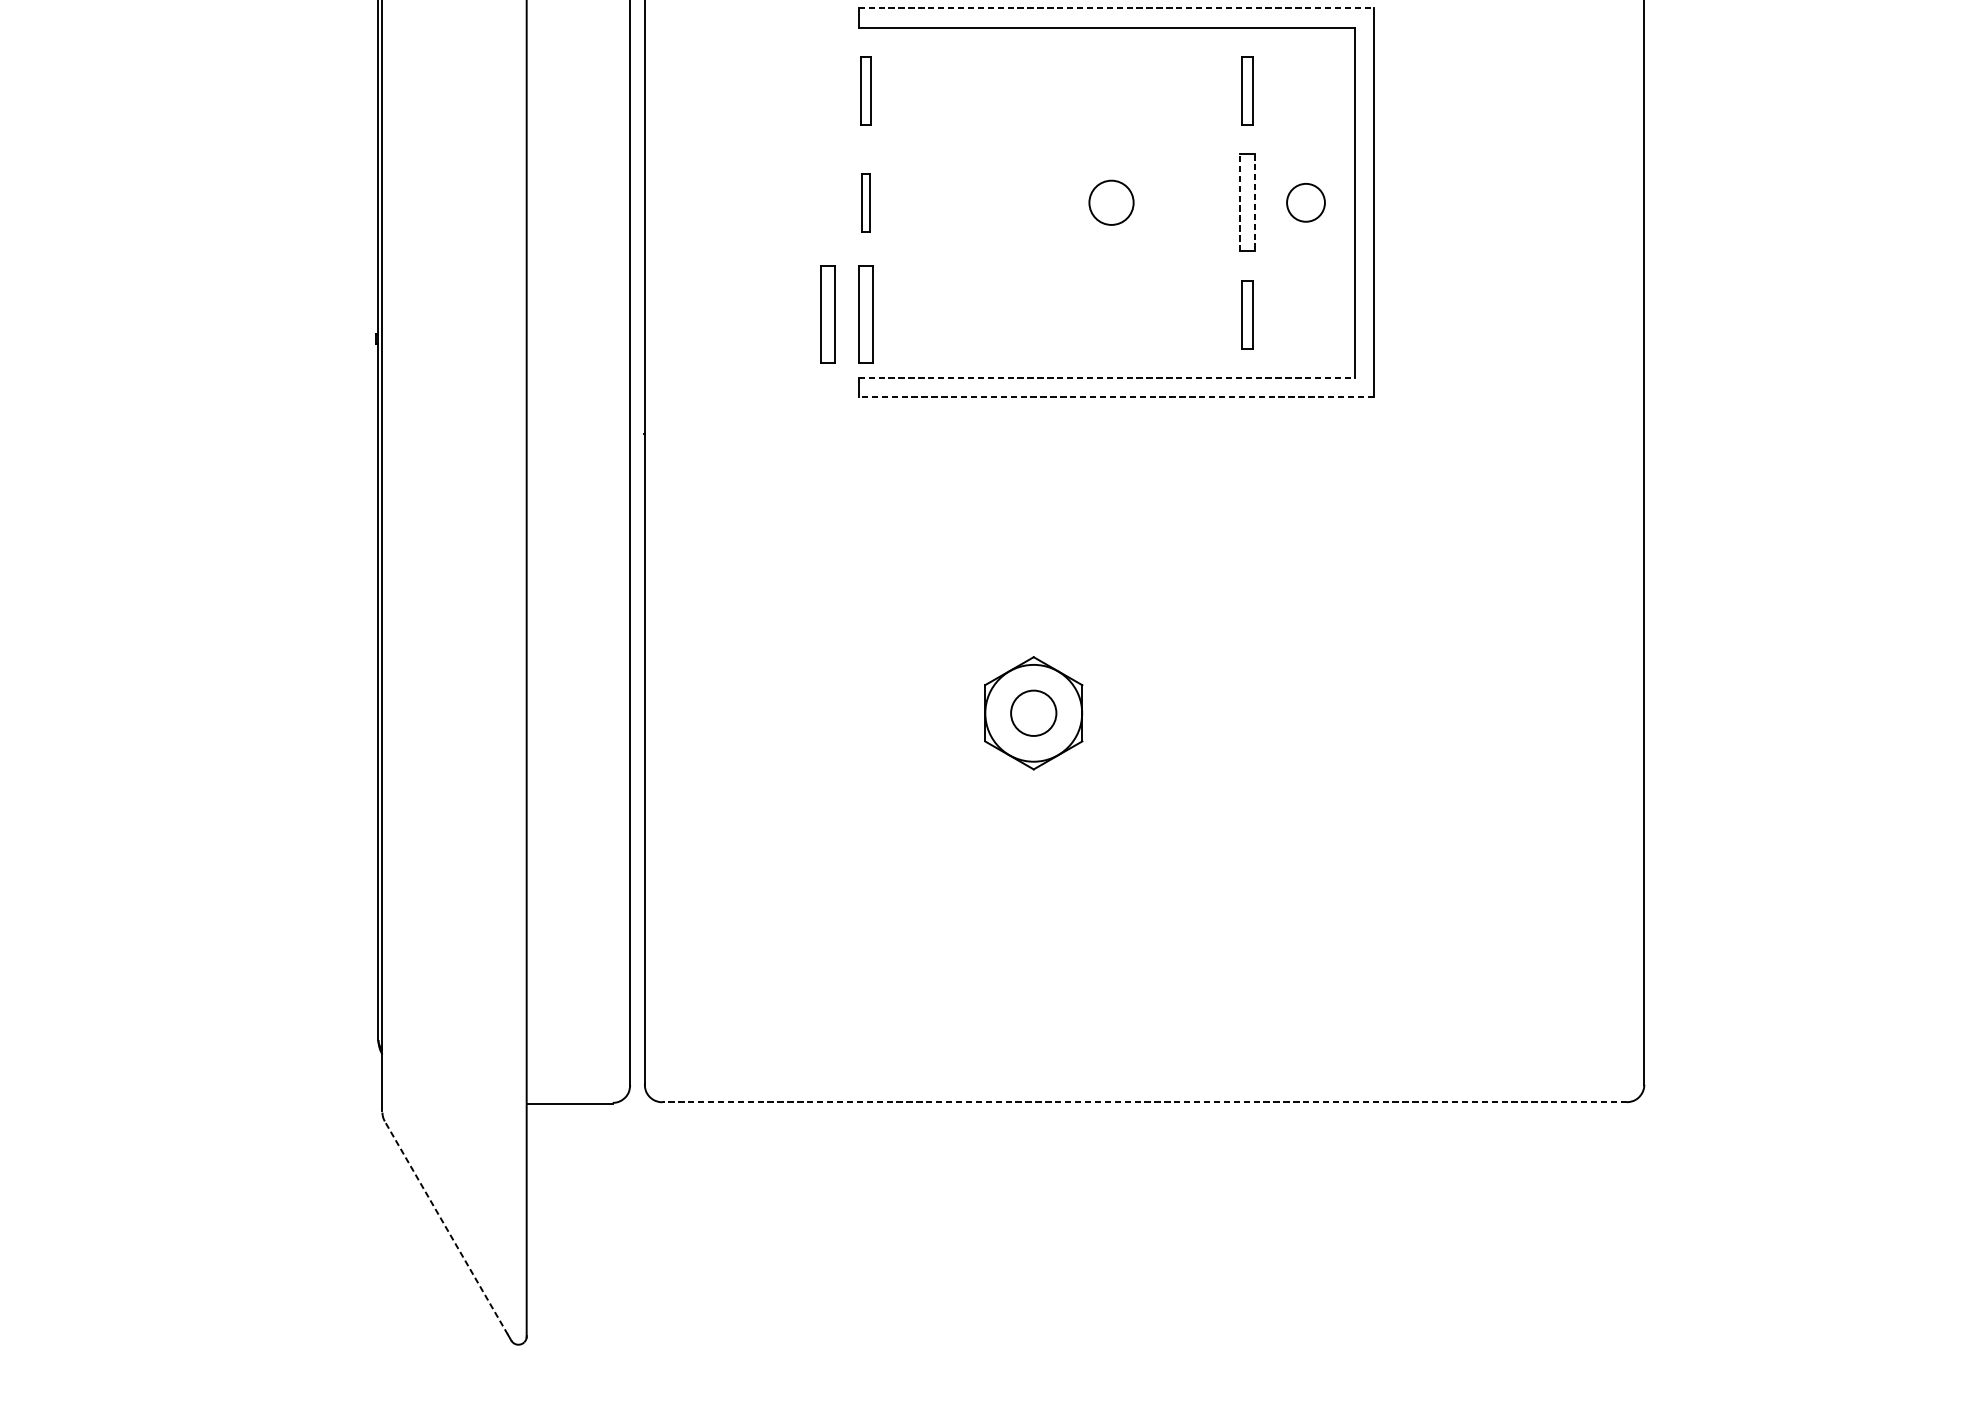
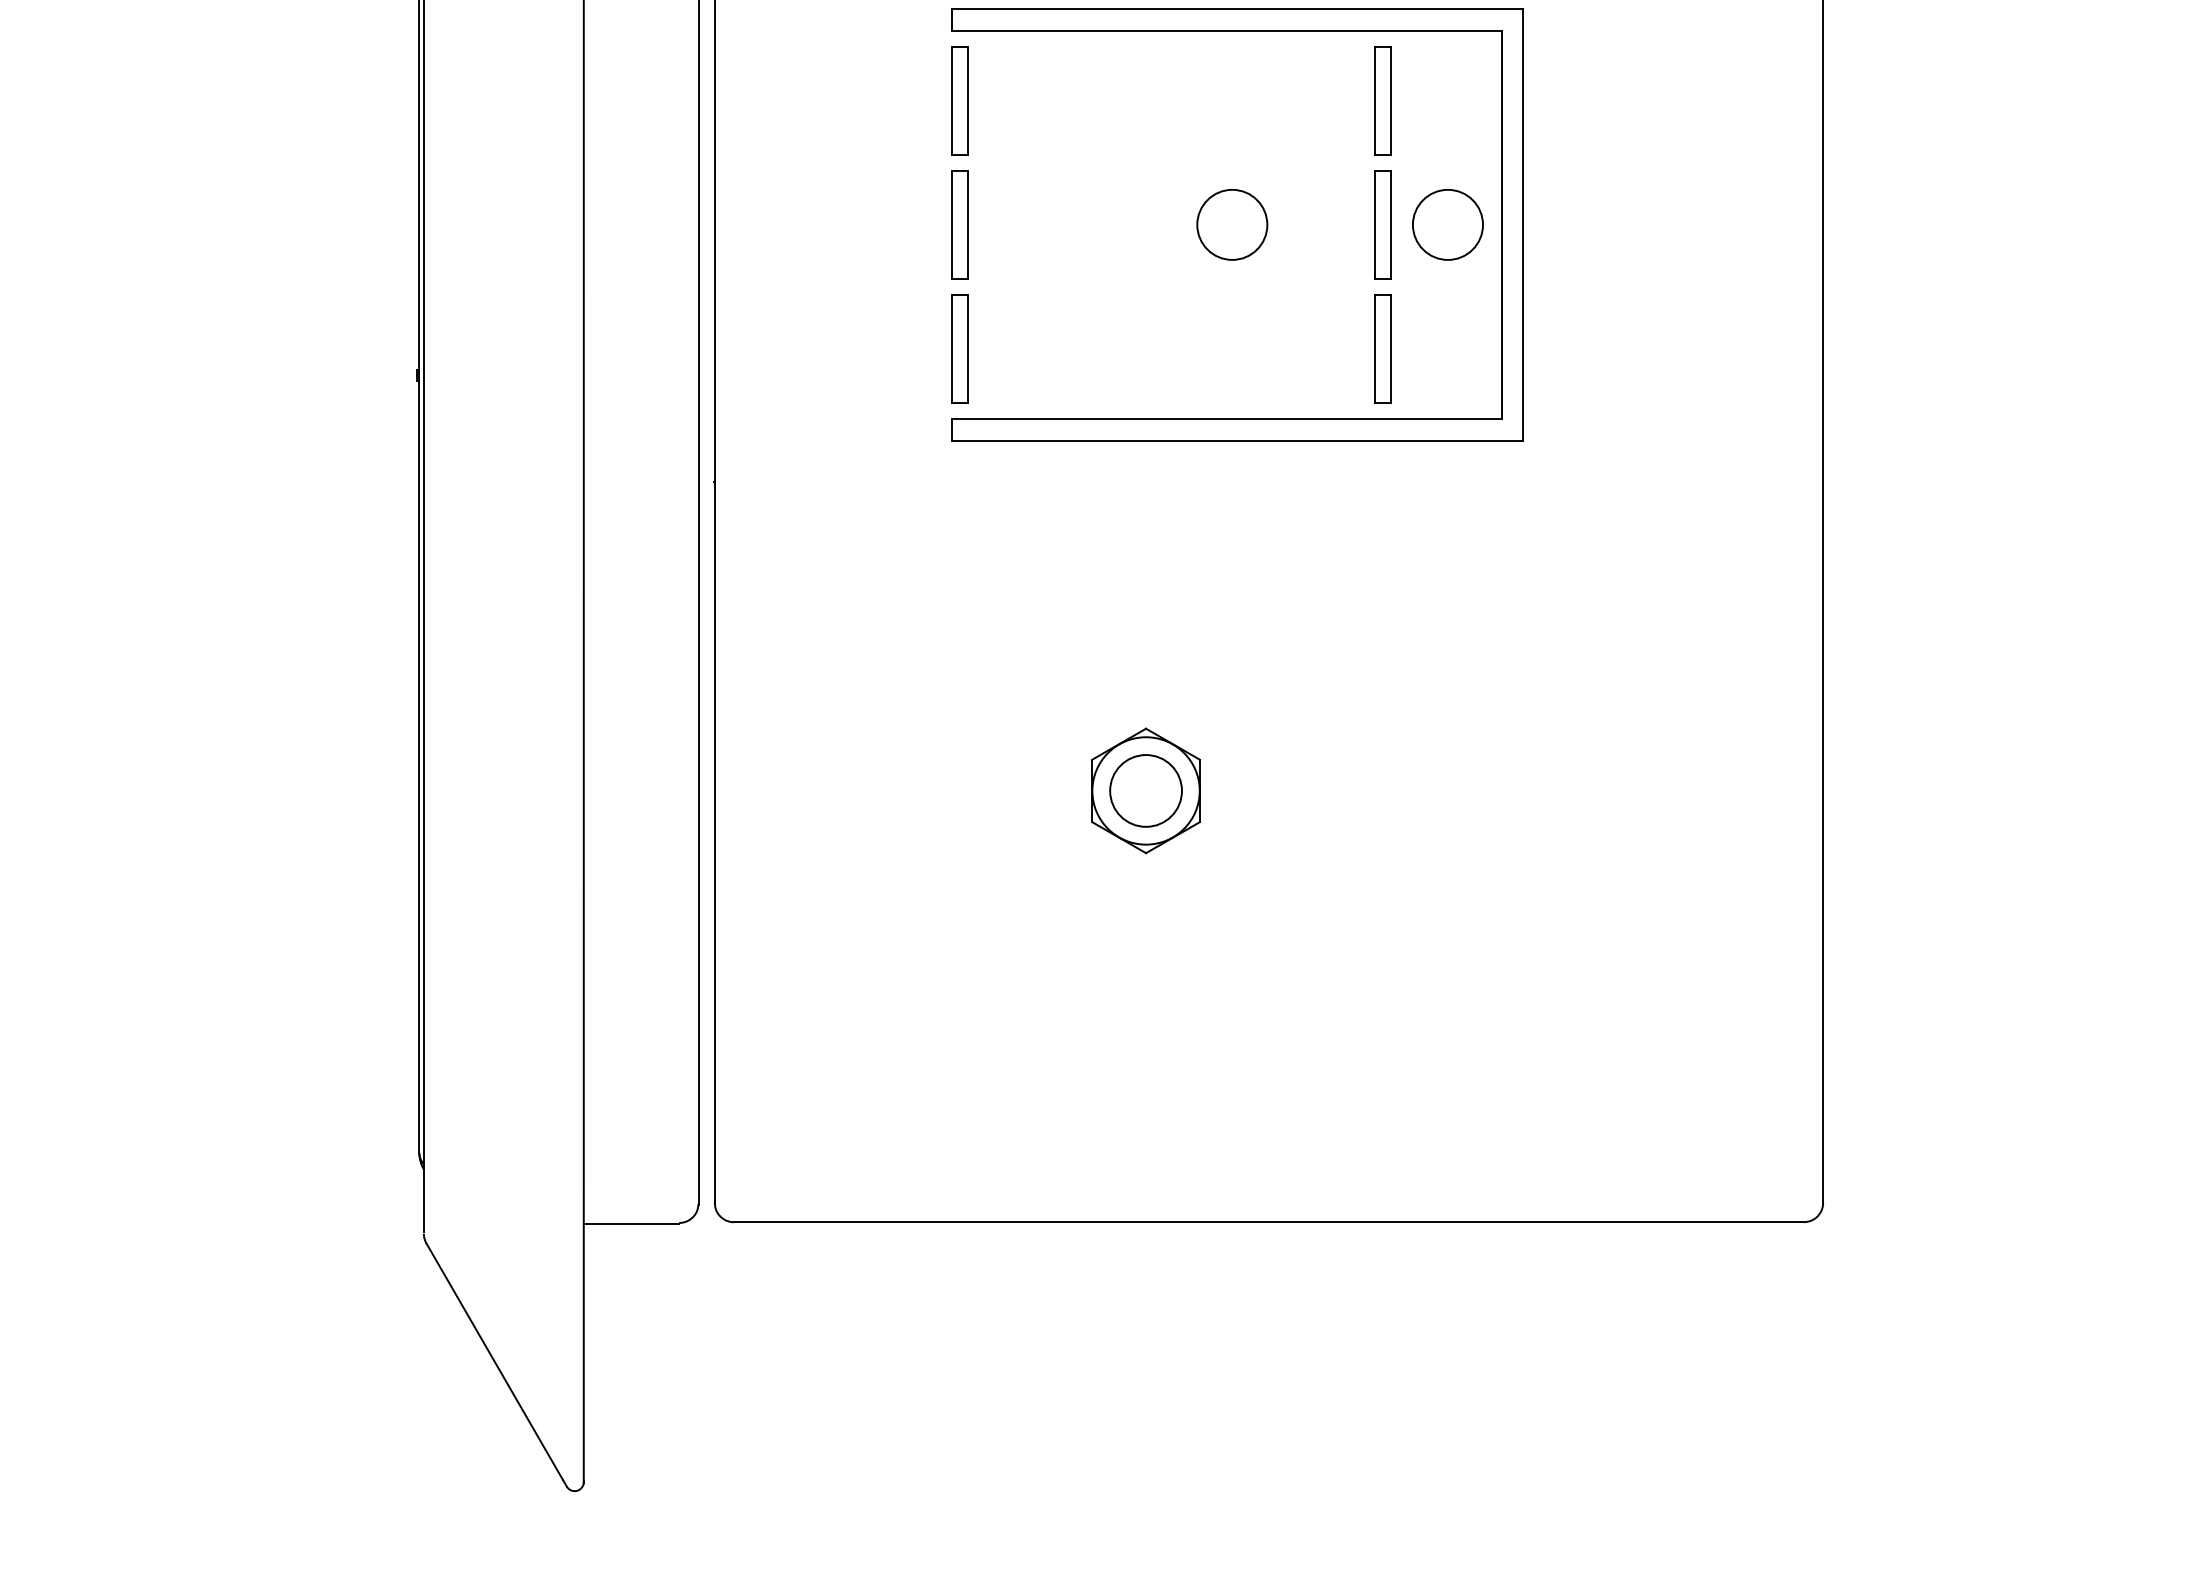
line: (1116, 8) -> (1237, 9), dashed -> solid
part: (865, 90) -> (959, 100), size x1.43
part: (1246, 90) -> (1382, 100), size x1.43
part: (865, 202) -> (959, 224), size x1.67
circle: (1111, 202) -> (1232, 224), size x1.43
line: (1240, 202) -> (1375, 224), dashed -> solid
line: (1255, 202) -> (1391, 224), dashed -> solid
circle: (1305, 202) -> (1447, 224), size x1.67
part: (827, 314) -> (917, 348), removed
part: (1246, 314) -> (1382, 348), size x1.43
line: (1106, 377) -> (1226, 418), dashed -> solid
line: (1116, 397) -> (1237, 440), dashed -> solid
circle: (1033, 712) -> (1145, 790), size x1.43
line: (1144, 1102) -> (1268, 1222), dashed -> solid
line: (446, 1227) -> (494, 1361), dashed -> solid

